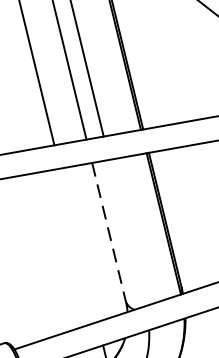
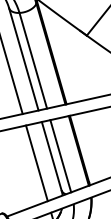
line: (108, 232) -> (51, 156), dashed -> solid
line: (126, 233) -> (60, 156), added
line: (77, 245) -> (36, 163), added

